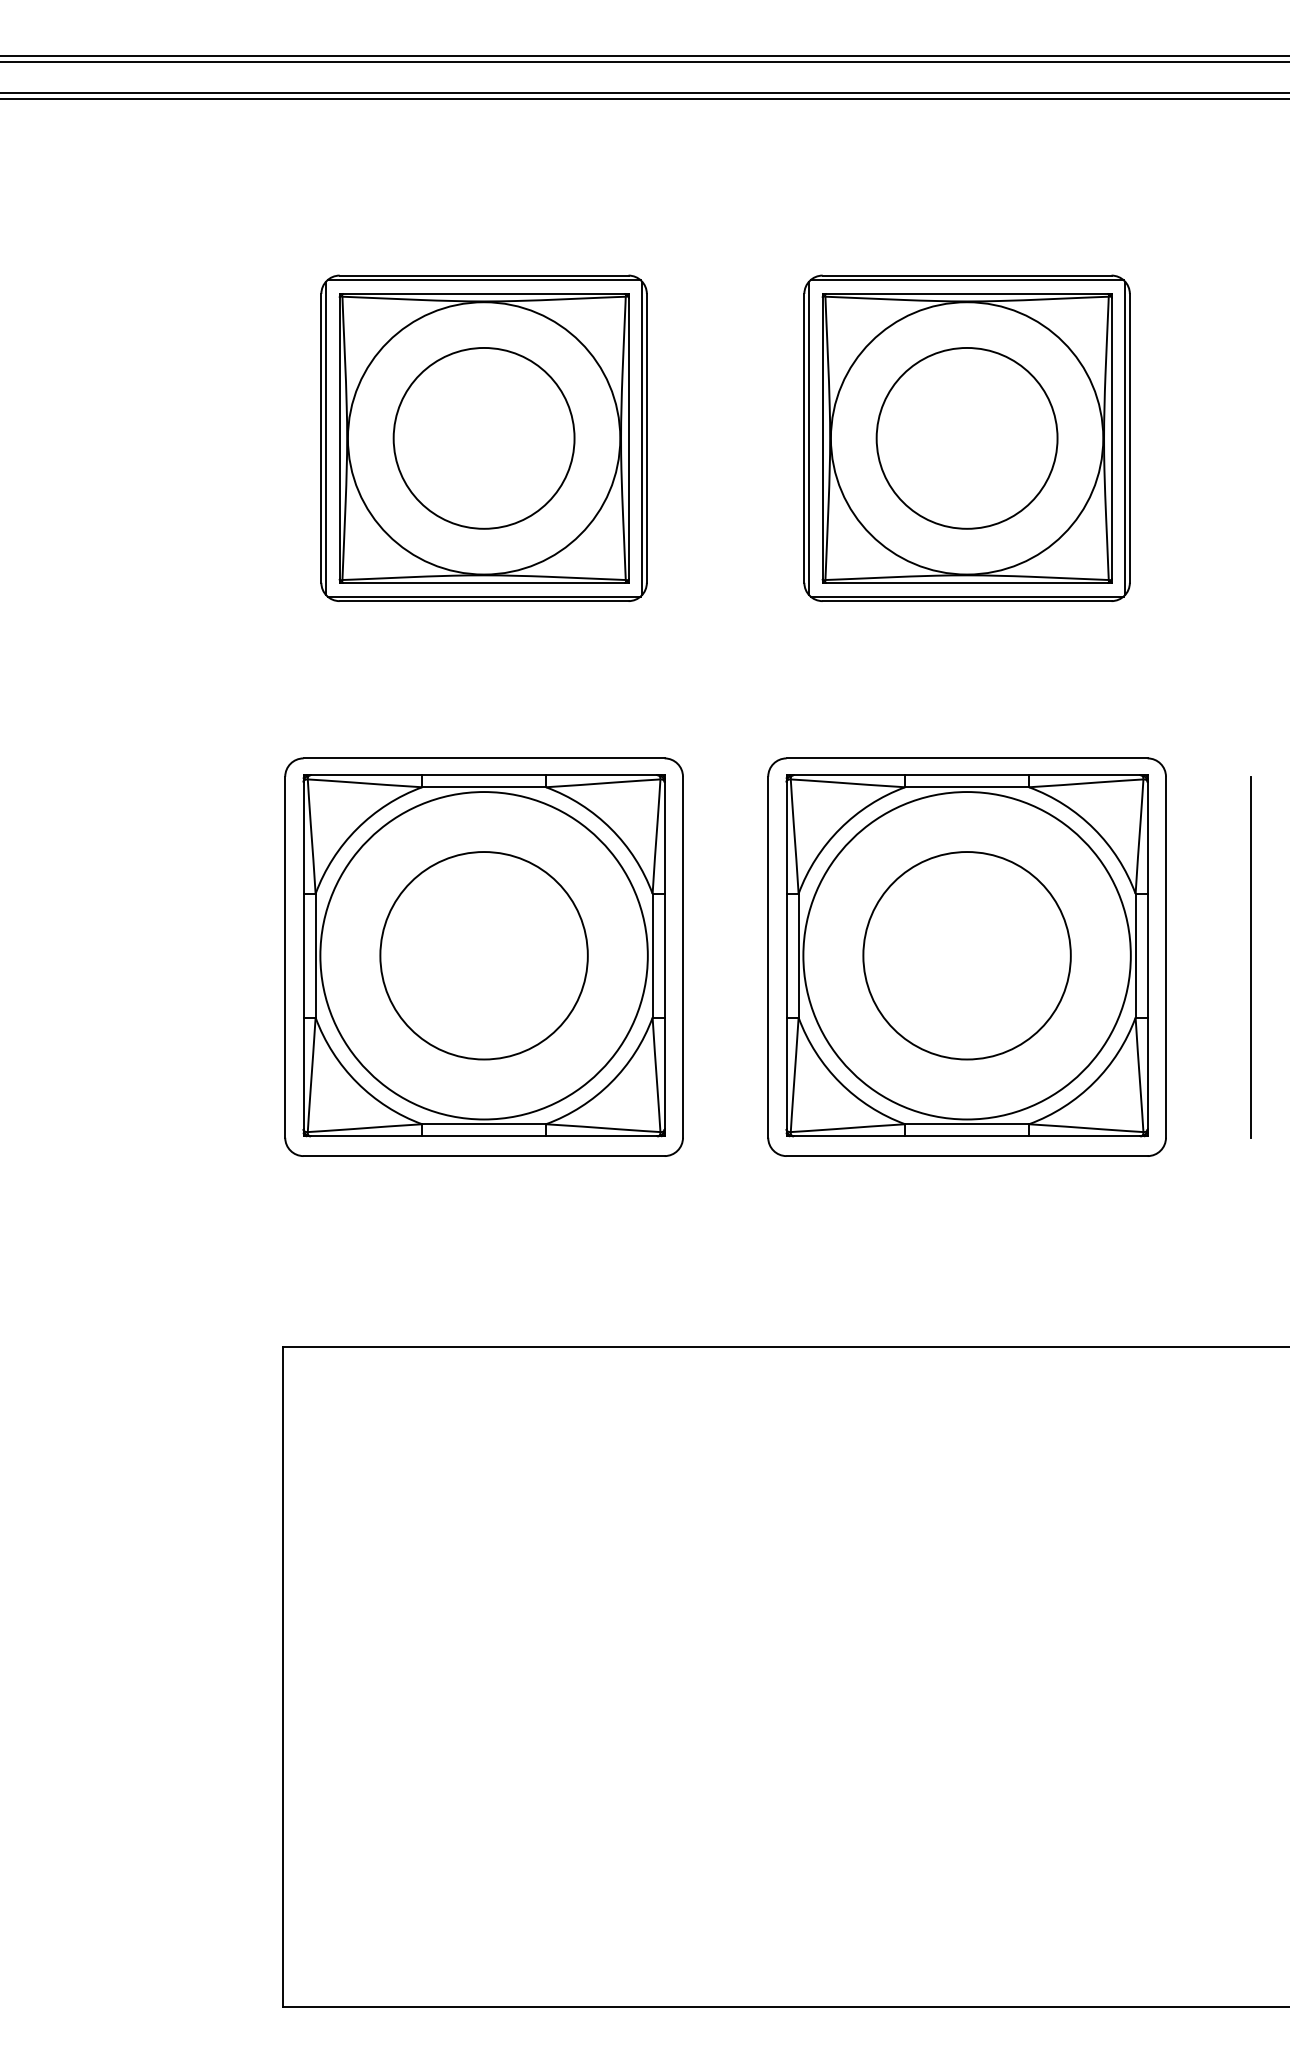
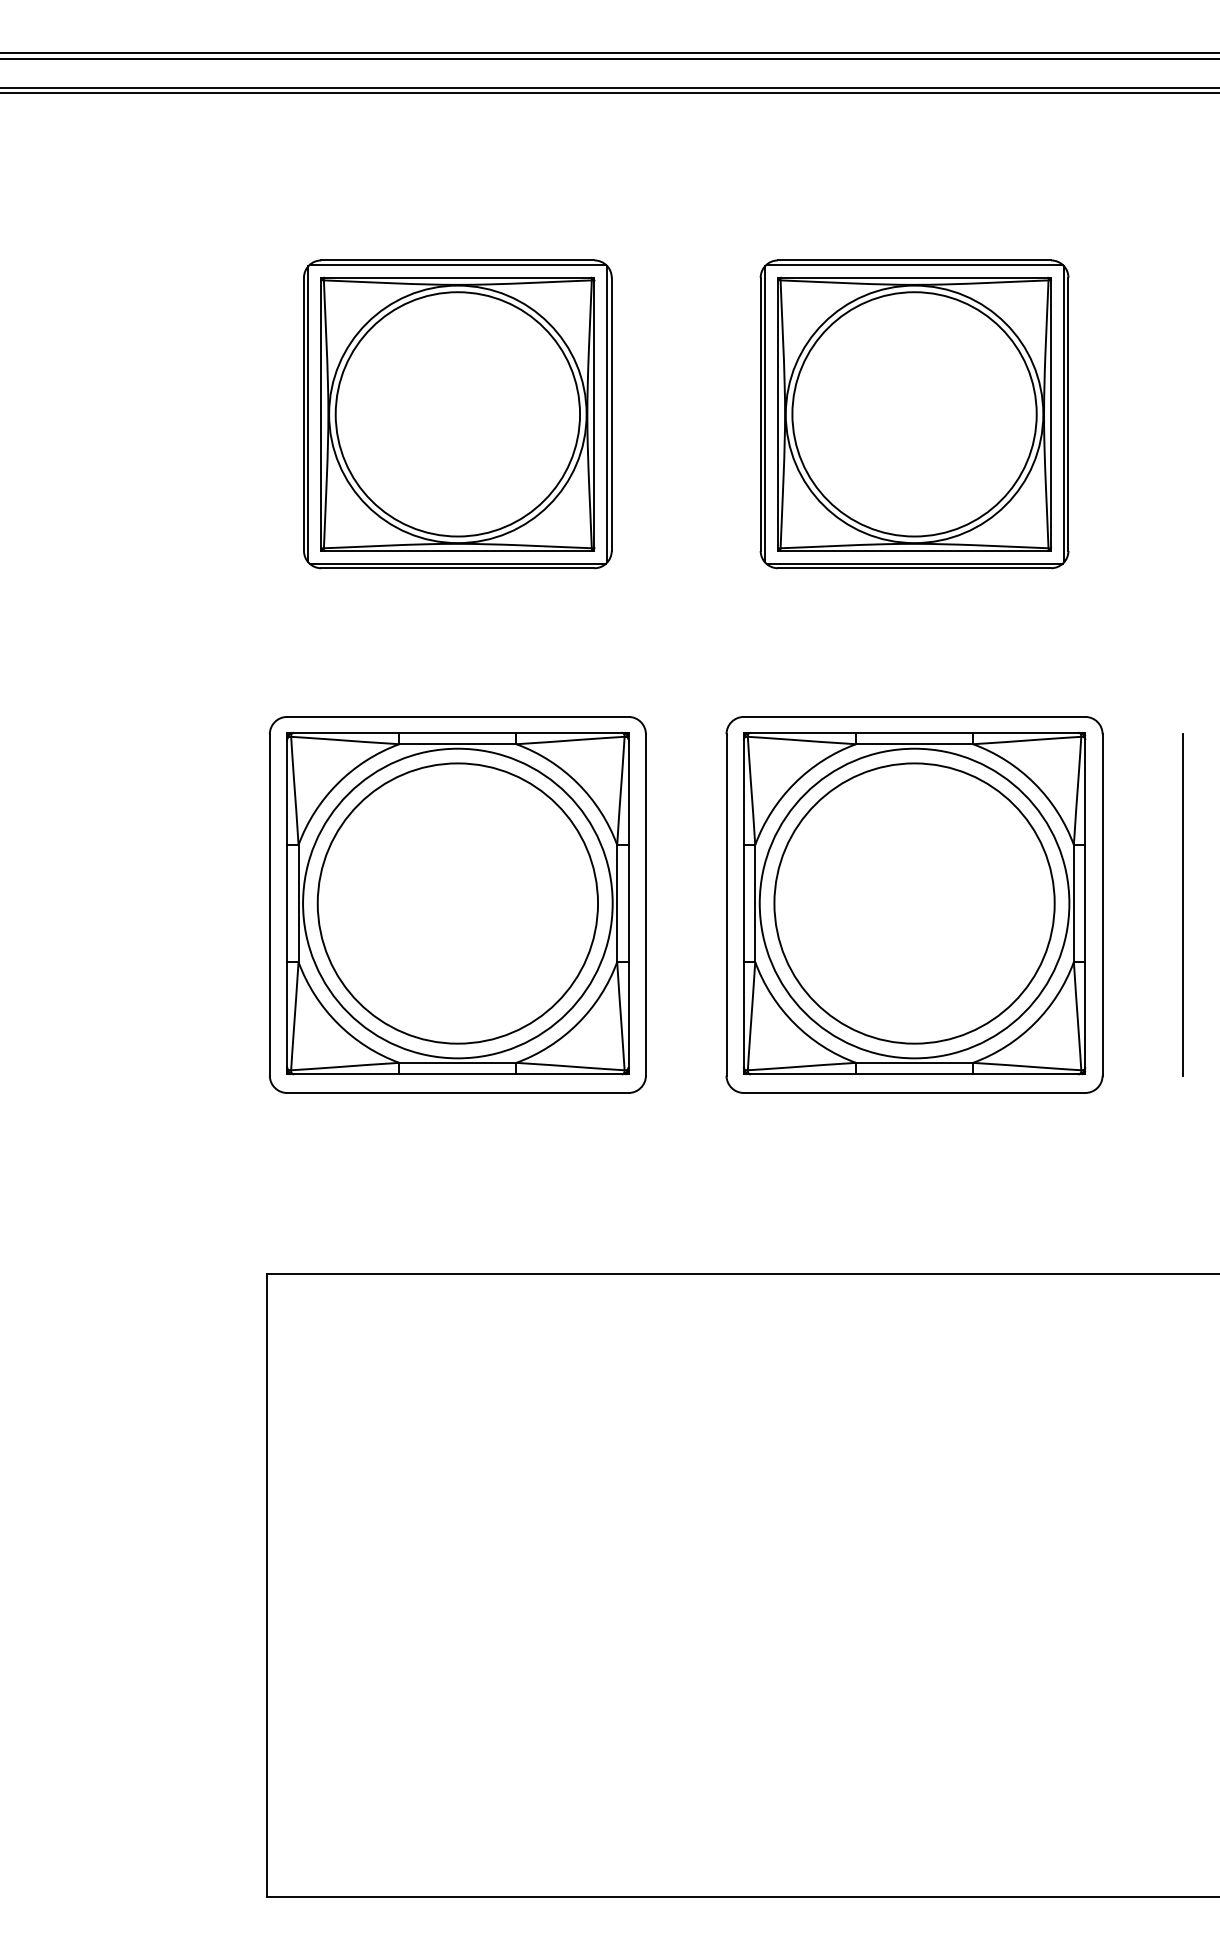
circle: (483, 438) -> (457, 414), size x1.43
circle: (967, 438) -> (914, 414), size x1.43
circle: (483, 955) -> (457, 903), size x1.43
circle: (967, 955) -> (914, 903), size x1.43

